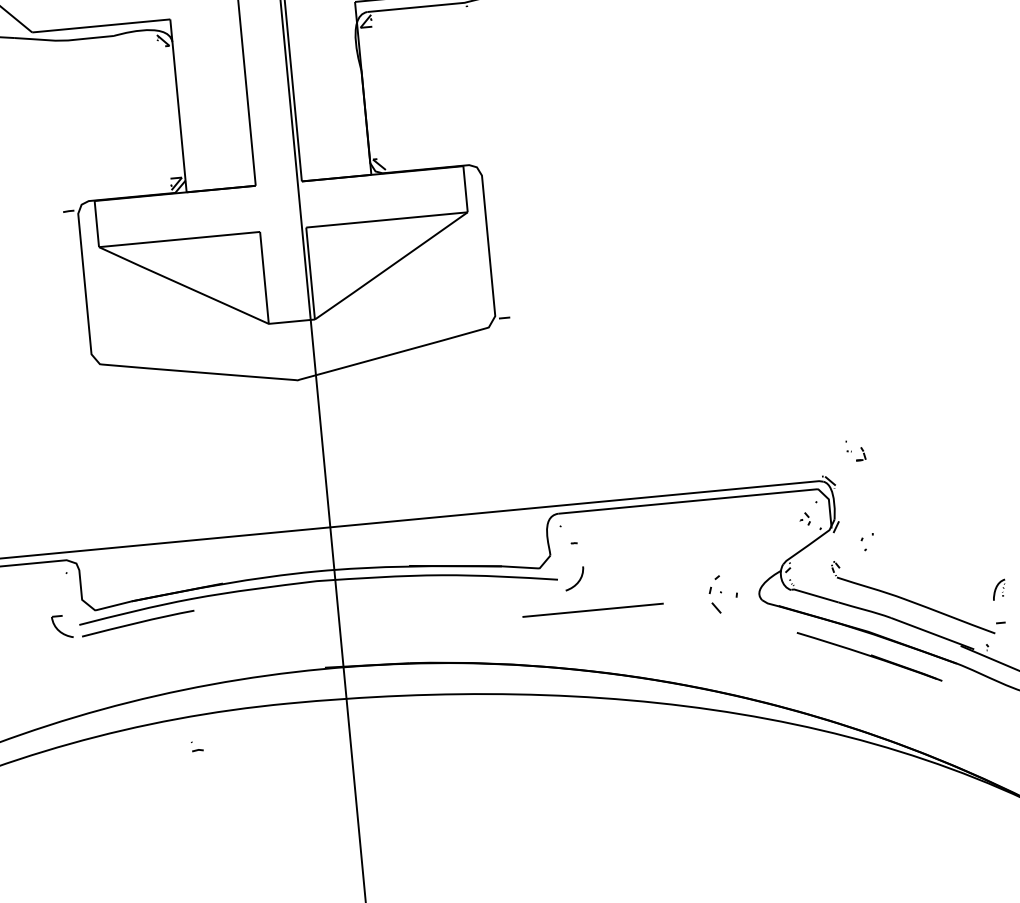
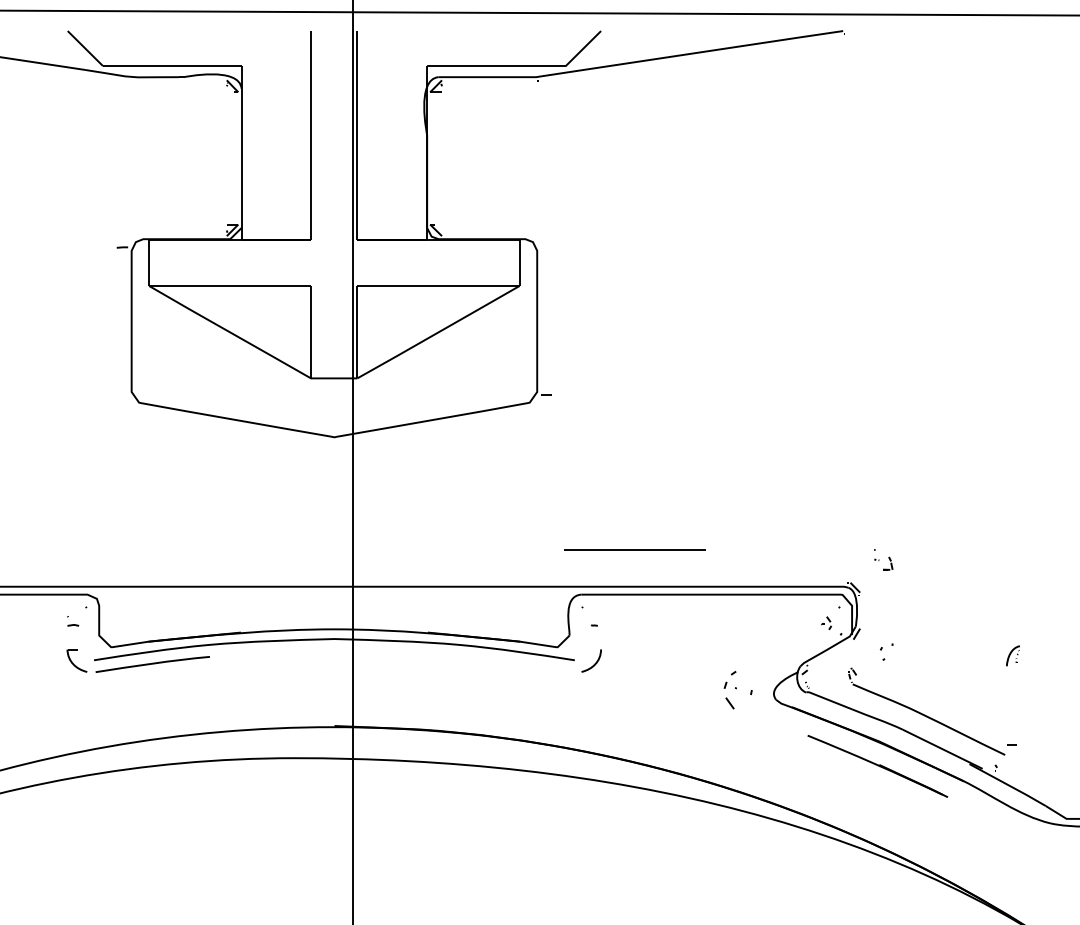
part: (998, 589) -> (1012, 655), moved
line: (592, 609) -> (634, 549), moved
part: (197, 746) -> (73, 621), moved

